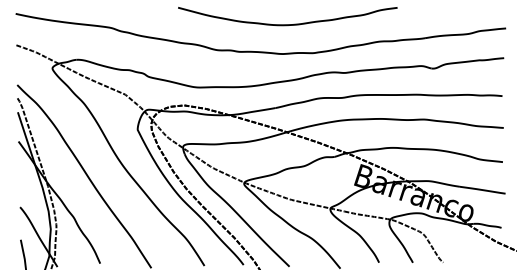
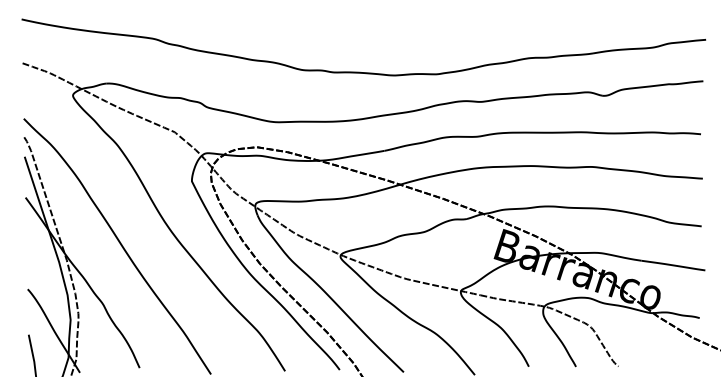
curve: (287, 24) -> (401, 34), removed

